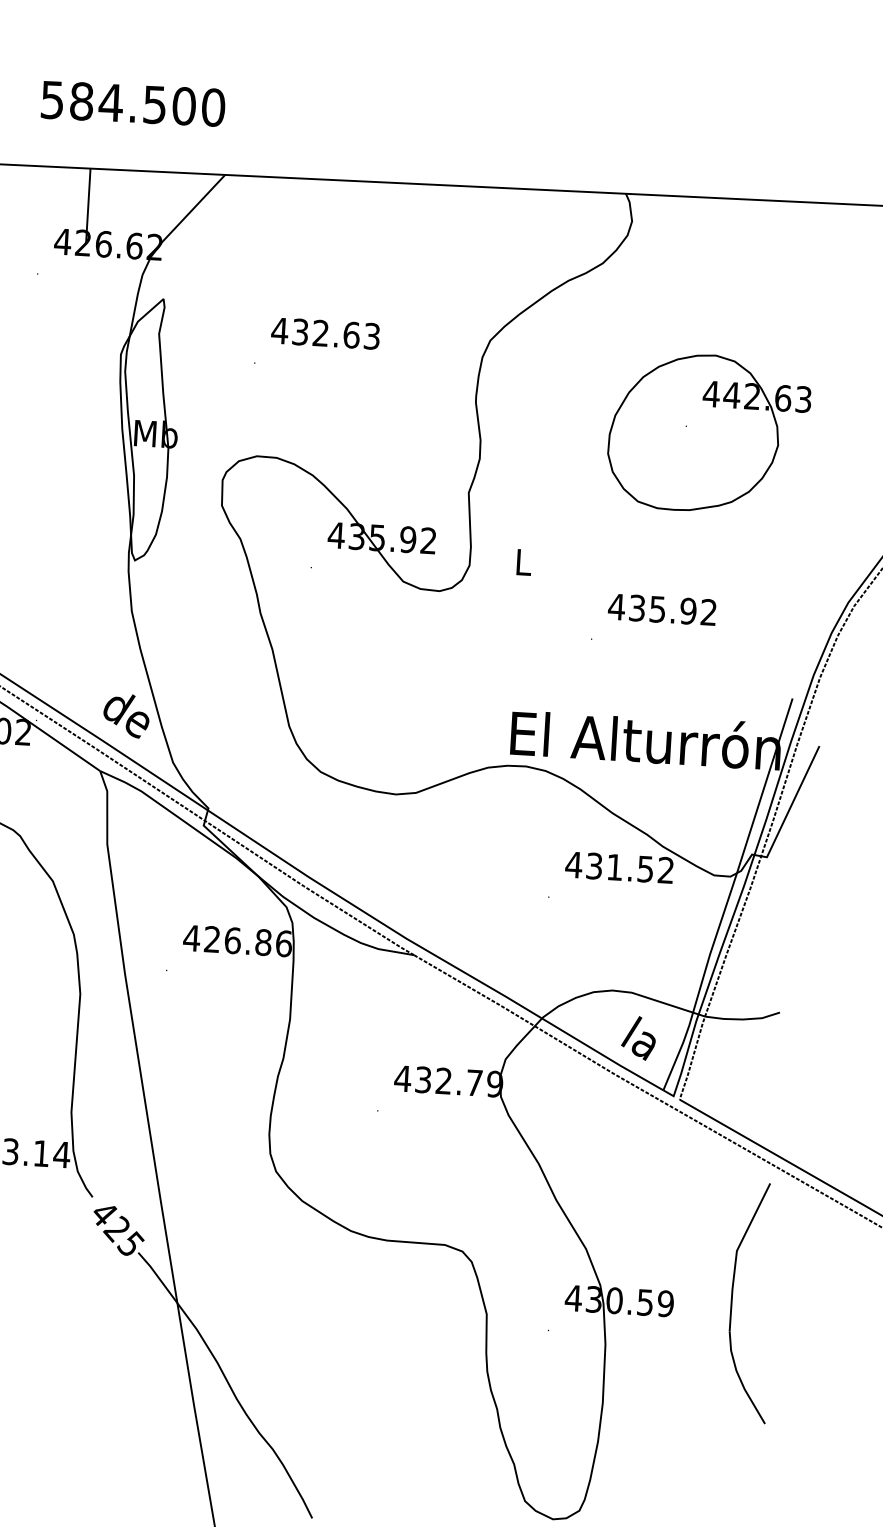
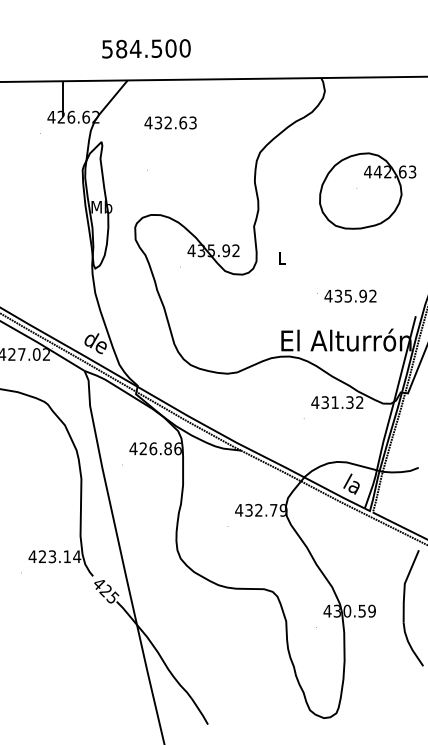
text: (133, 103) -> (146, 48), moved
text: (325, 332) -> (170, 122), moved
text: (662, 608) -> (350, 295), moved
text: (644, 866) -> (349, 401), 431.52 -> 431.32

